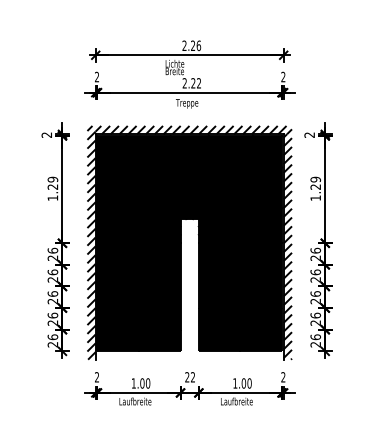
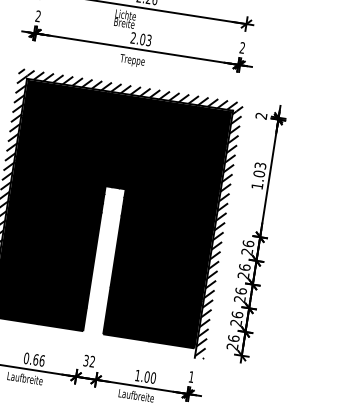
text: (196, 83) -> (146, 40), 2.22 -> 2.03
text: (315, 182) -> (259, 168), 1.29 -> 1.03
text: (187, 377) -> (86, 360), 22 -> 32
text: (283, 377) -> (191, 377), 2 -> 1
text: (140, 383) -> (33, 359), 1.00 -> 0.66

